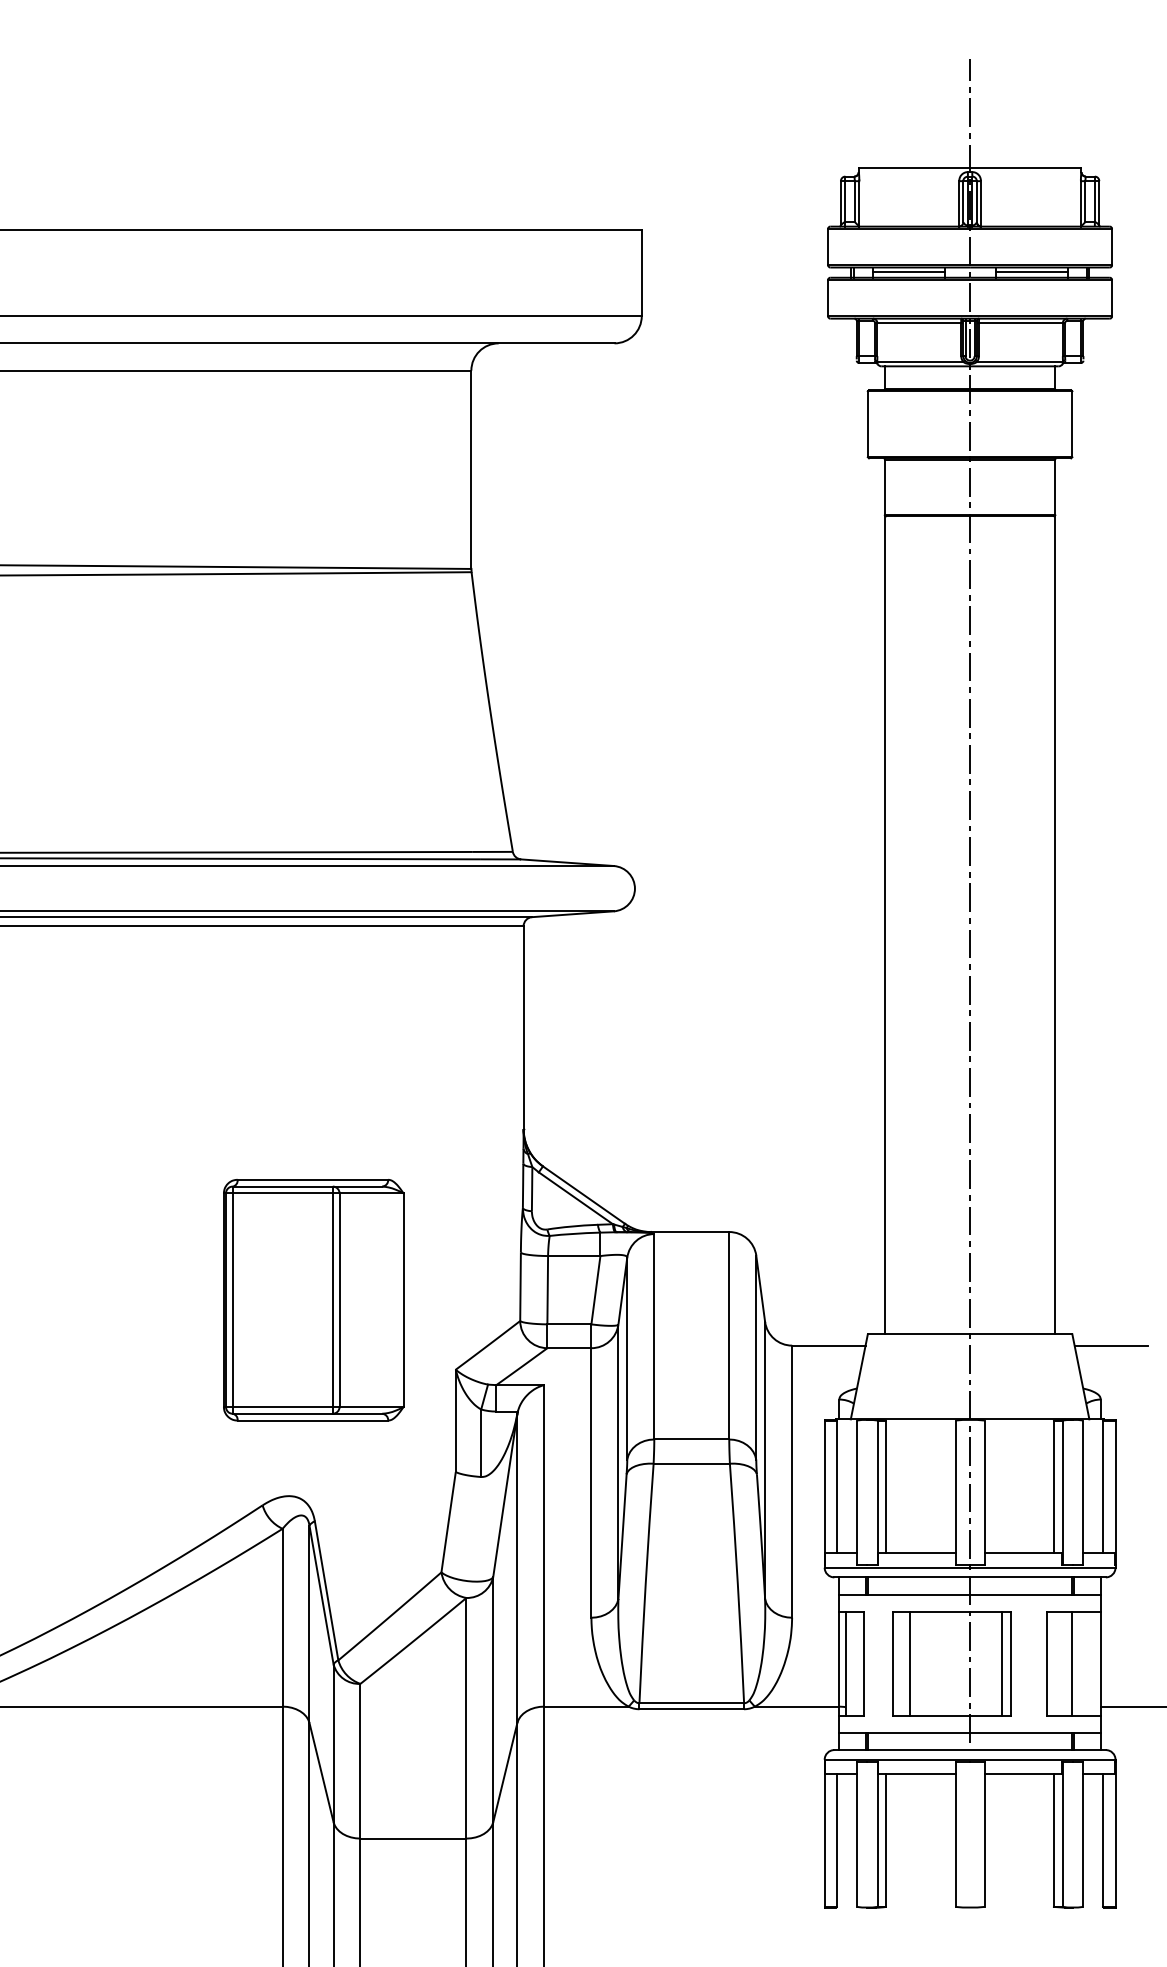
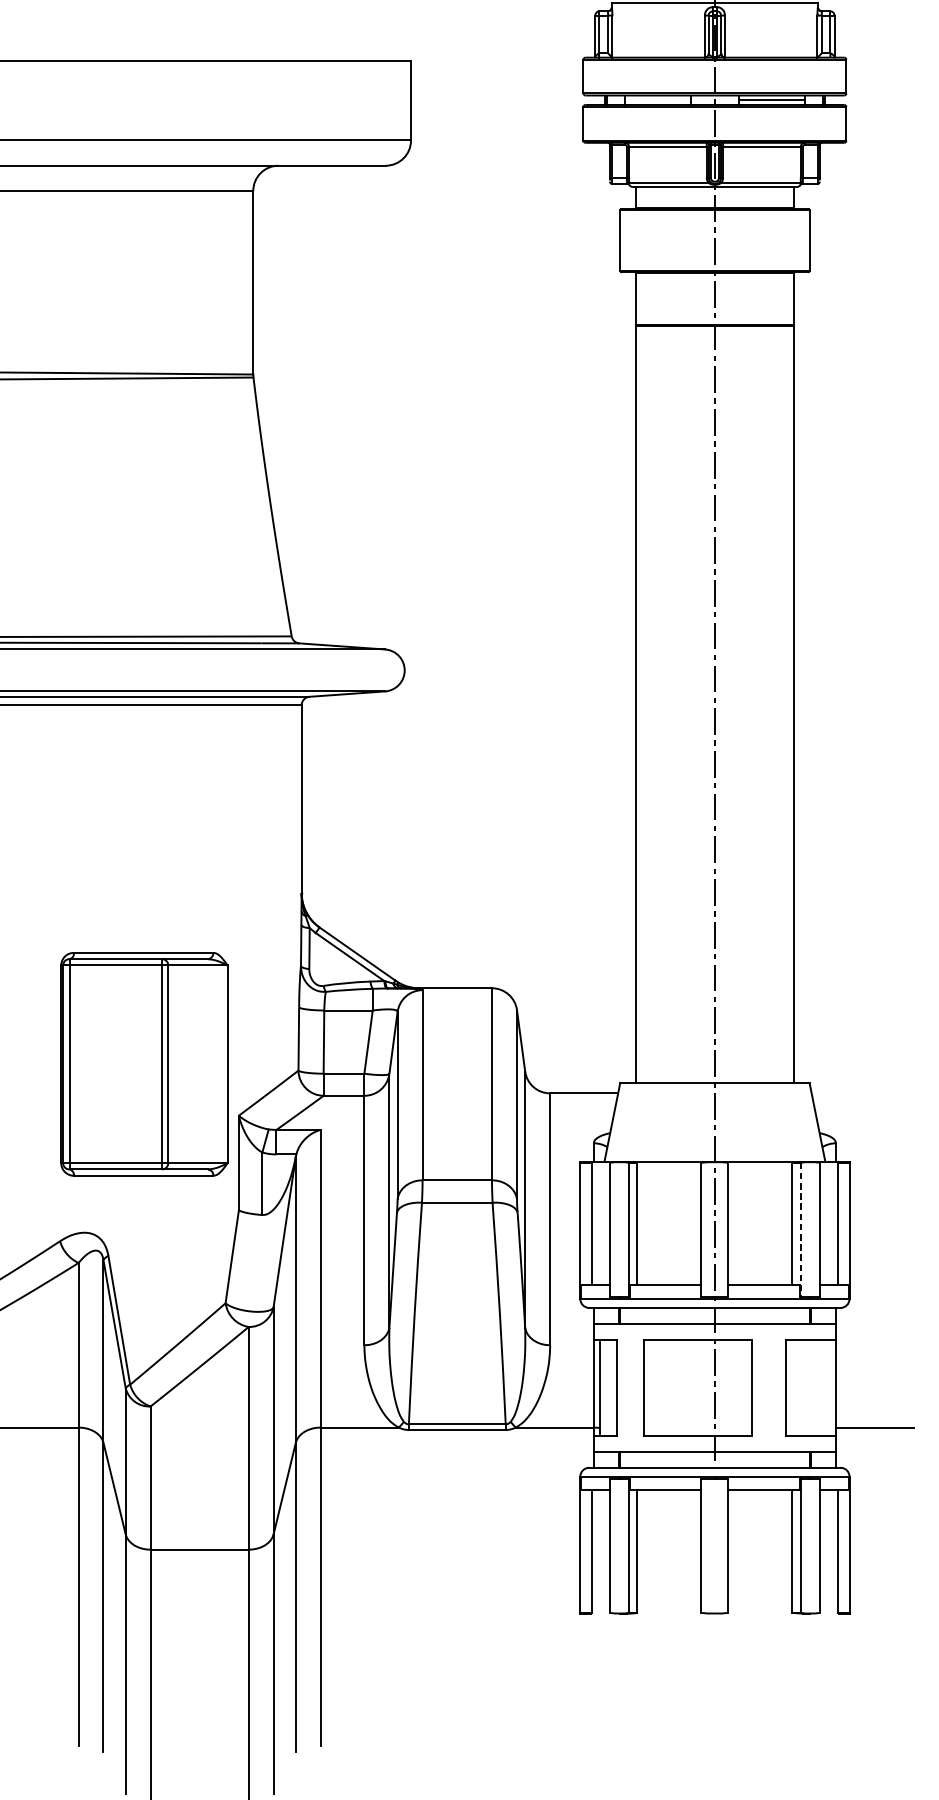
line: (908, 272) -> (657, 100), removed
part: (313, 1300) -> (144, 1064), moved
line: (1111, 1345) -> (845, 1093), removed
line: (1062, 1493) -> (800, 1230), solid -> dashed
line: (910, 1663) -> (659, 1387), removed
line: (1001, 1663) -> (743, 1387), removed
line: (1072, 1663) -> (809, 1387), removed

